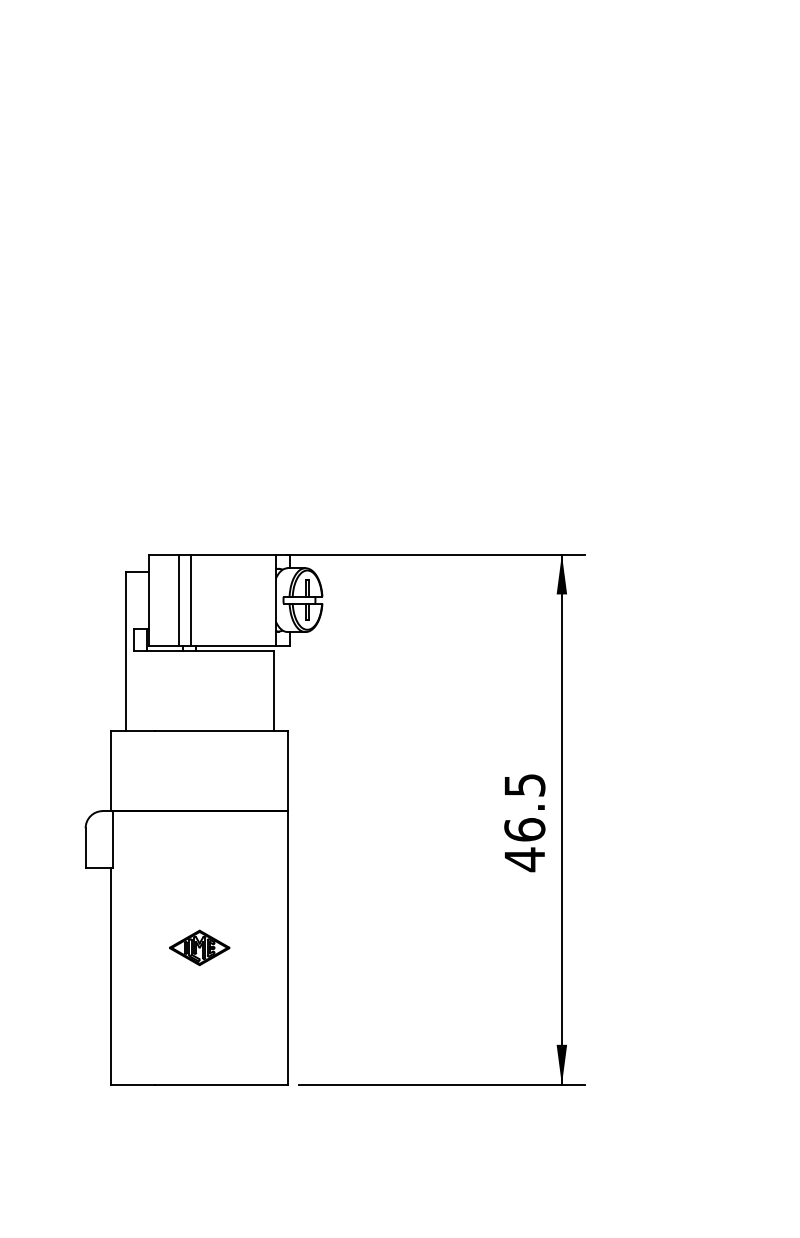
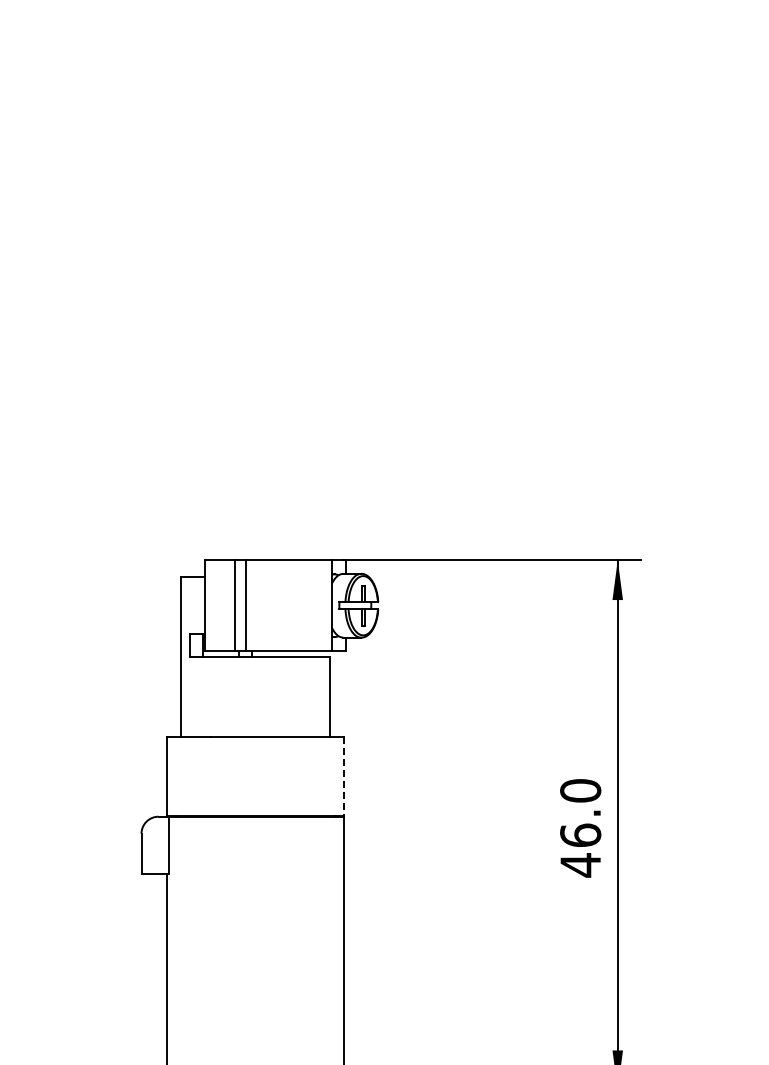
line: (288, 771) -> (344, 777), solid -> dashed
text: (524, 784) -> (580, 790), 46.5 -> 46.0
part: (199, 947) -> (255, 953), removed

